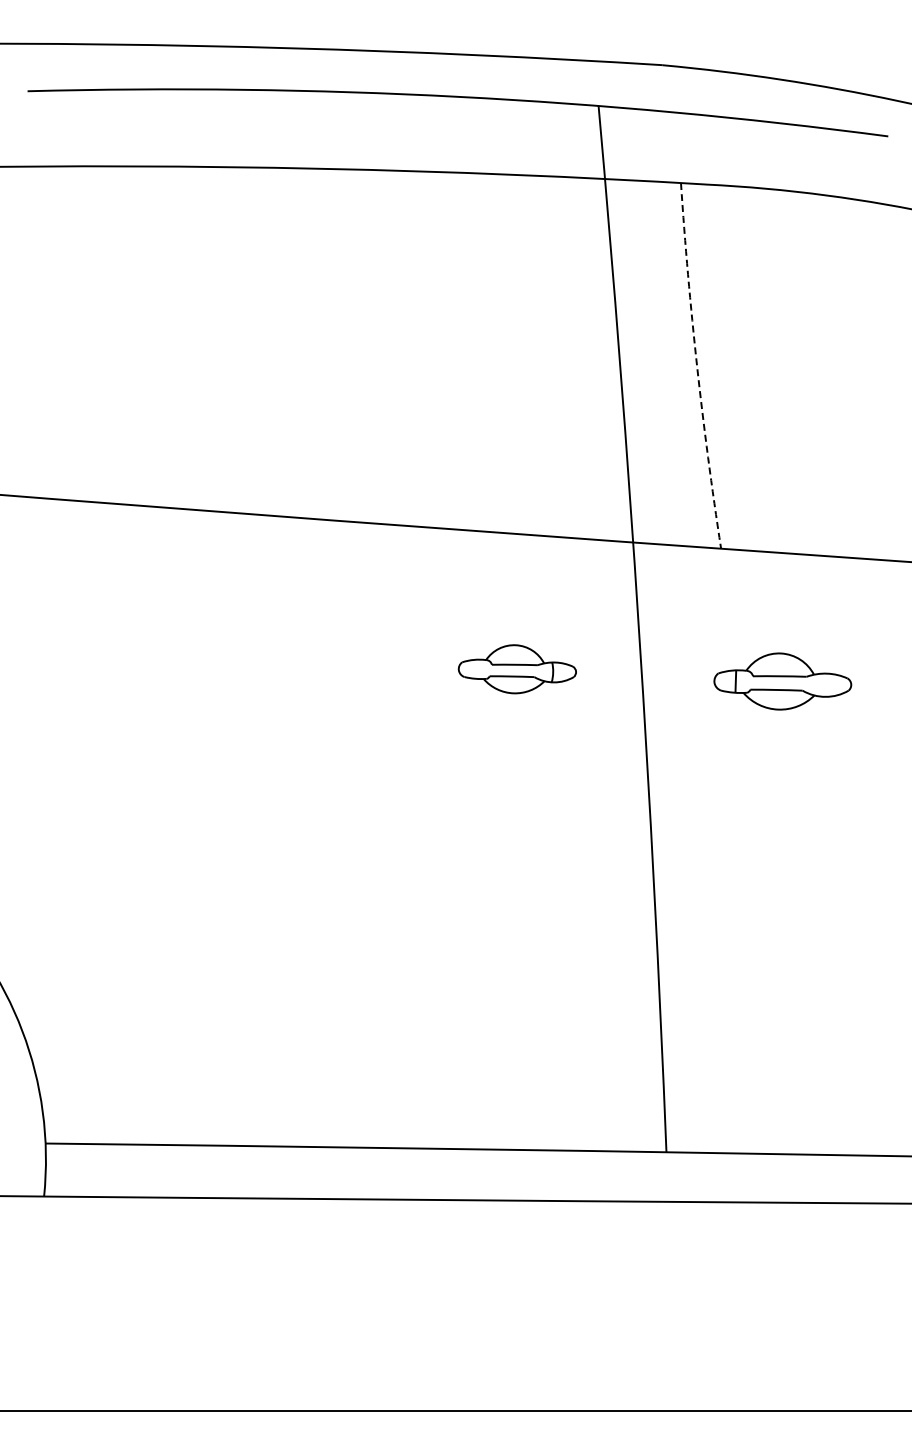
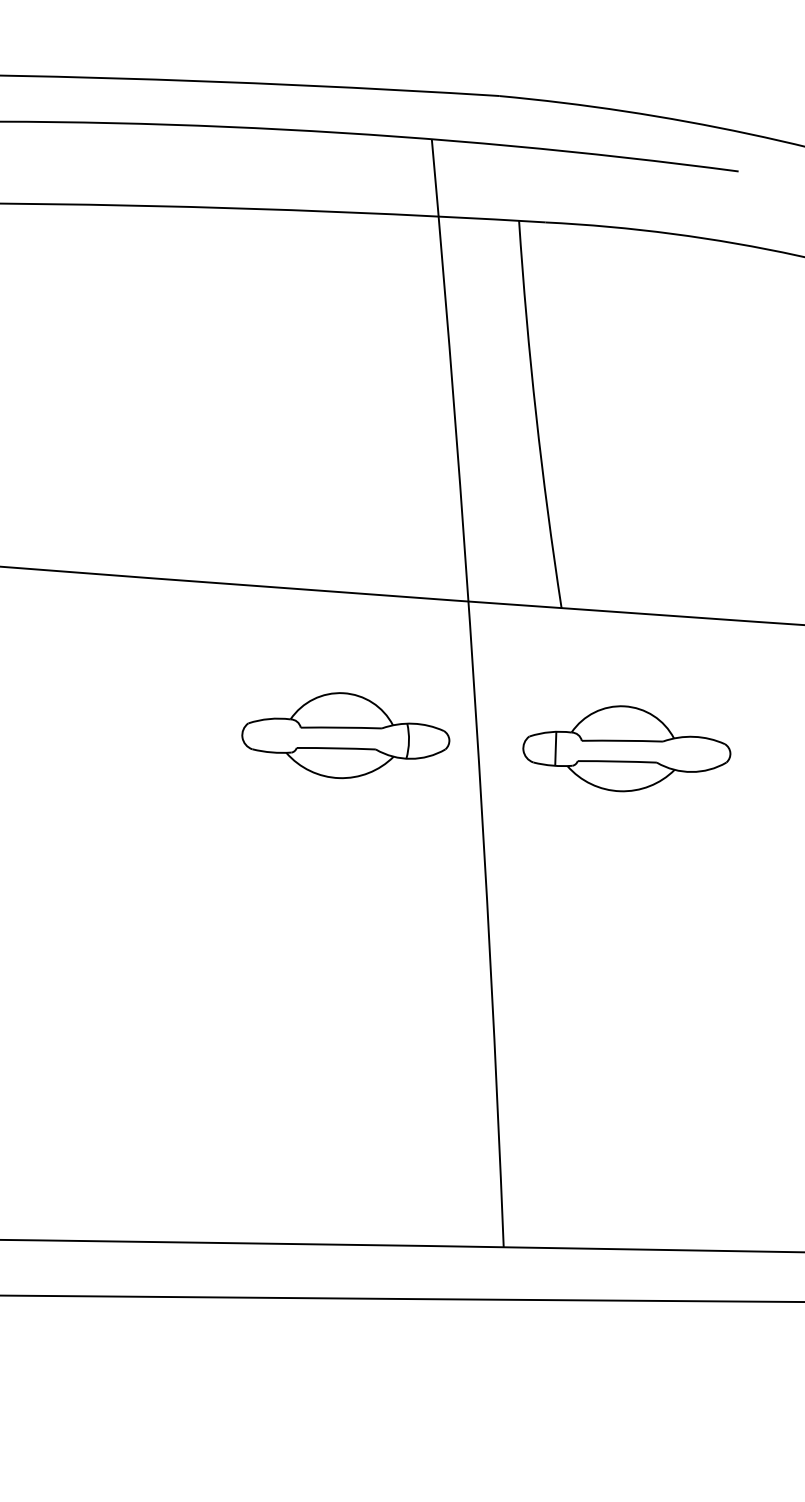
arc: (697, 366) -> (536, 415), dashed -> solid
part: (517, 669) -> (345, 736), size x1.67
part: (782, 681) -> (626, 748), size x1.43

